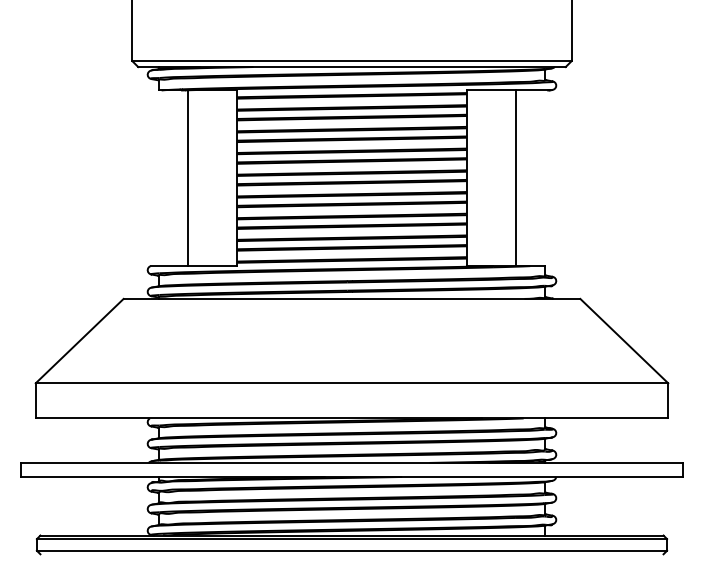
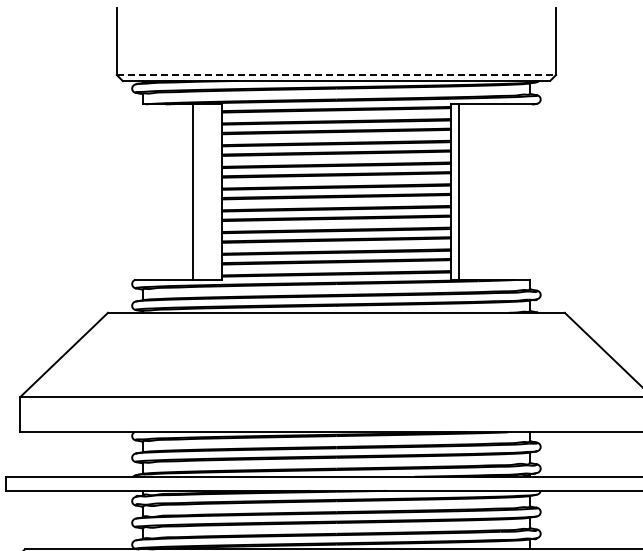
line: (351, 61) -> (335, 75), solid -> dashed
line: (188, 178) -> (193, 192), moved
line: (515, 178) -> (458, 192), moved

